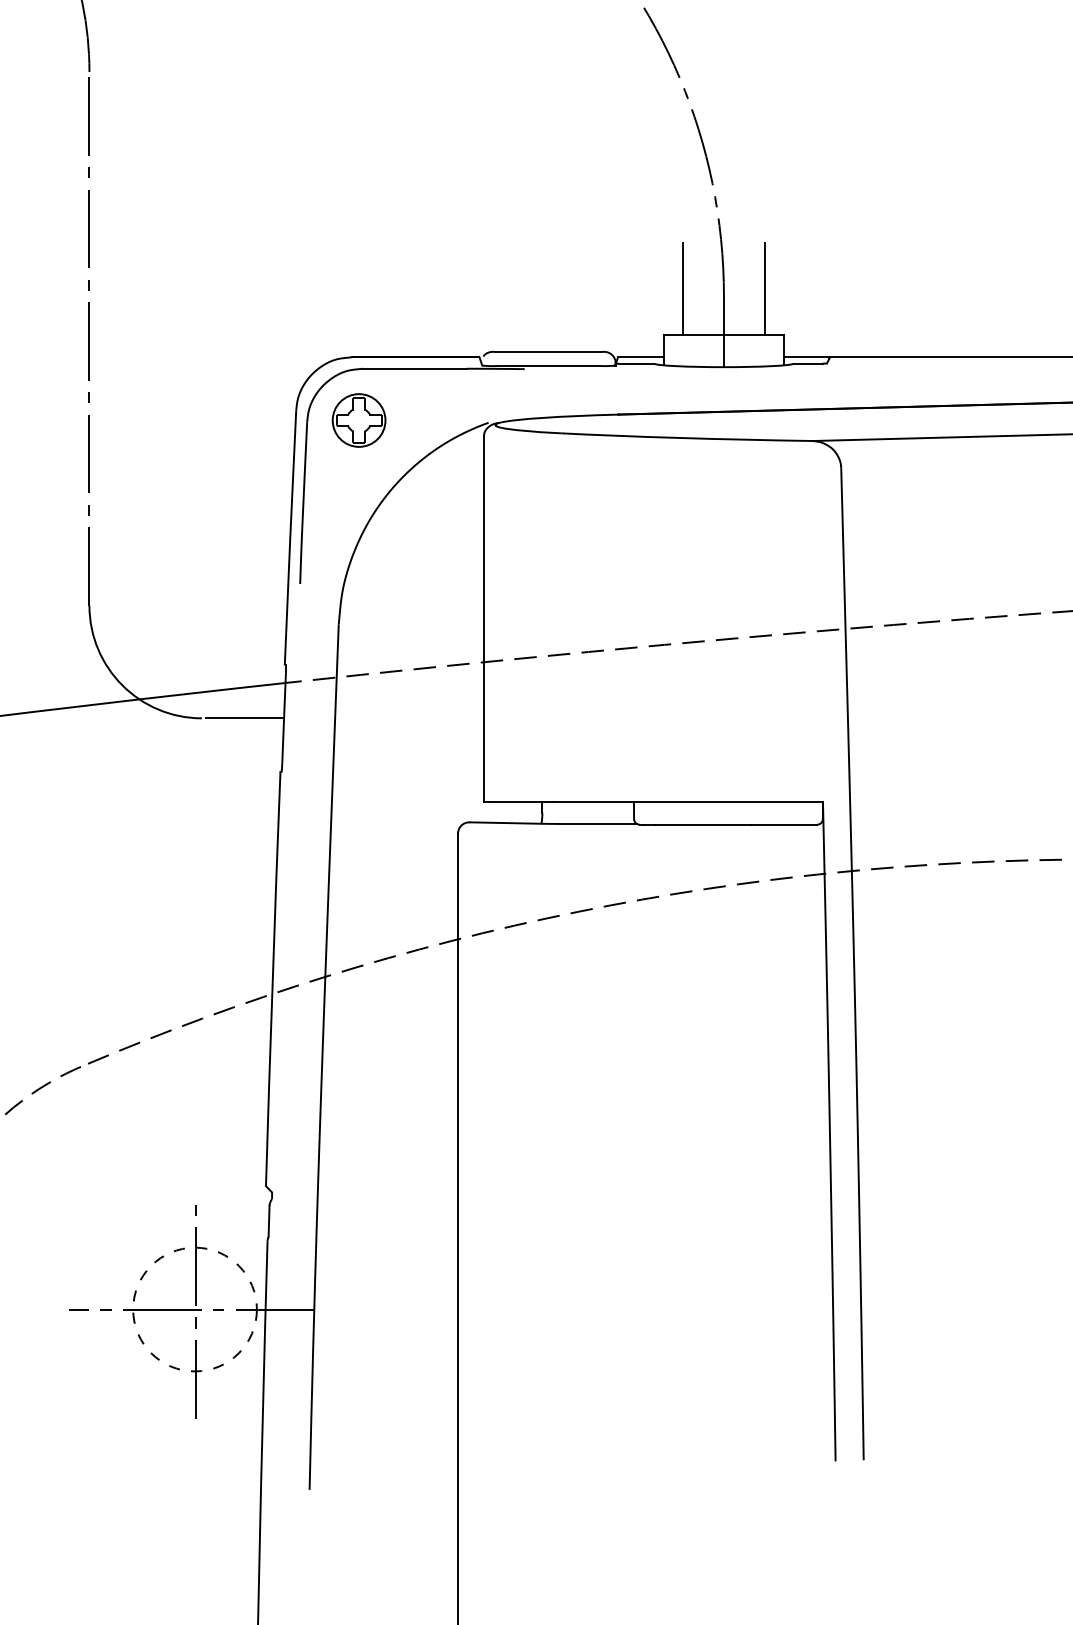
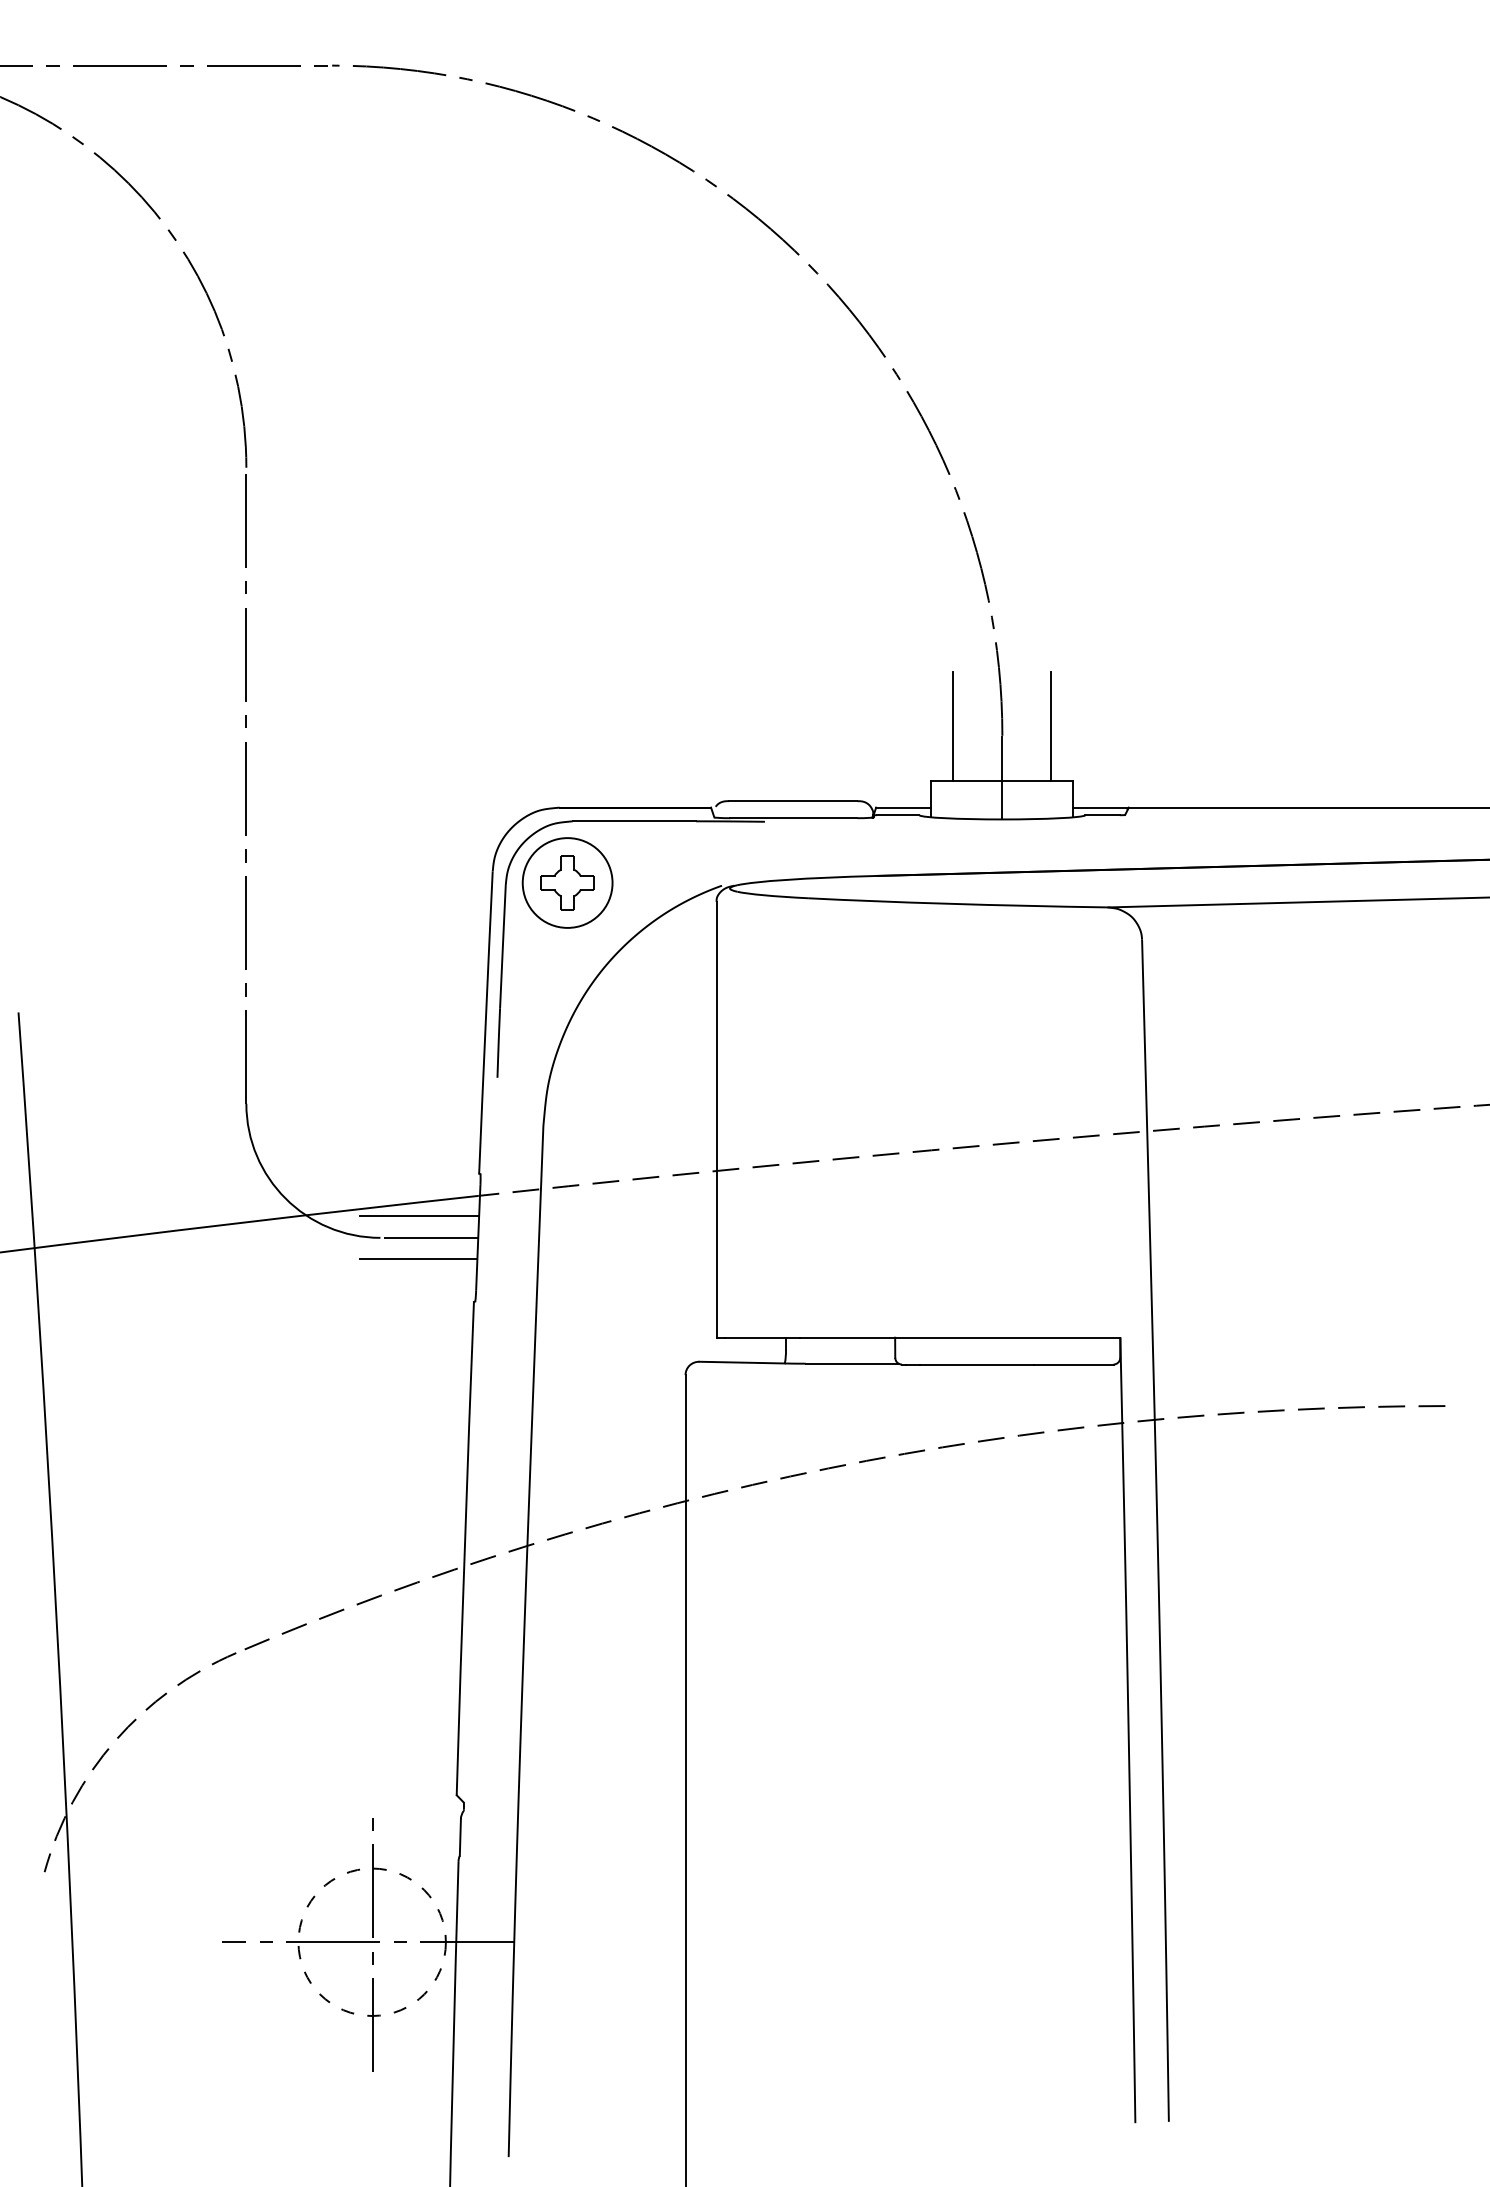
circle: (358, 420) -> (567, 882), size x1.43
line: (234, 700) -> (419, 1216), added
line: (233, 736) -> (418, 1259), added

